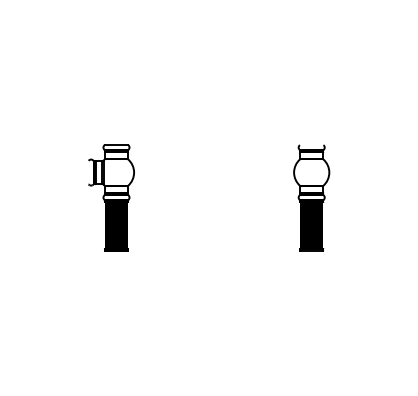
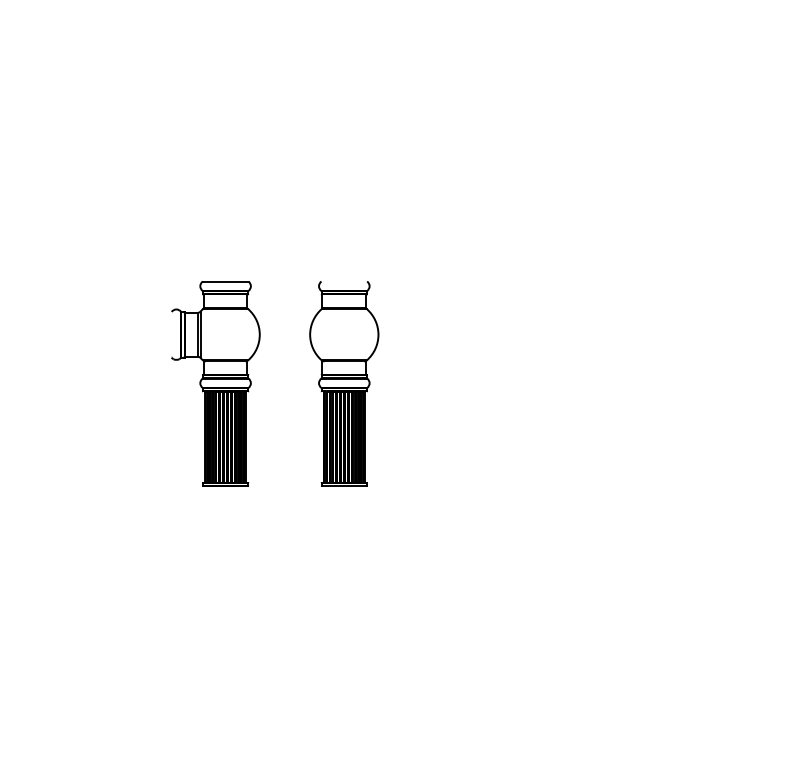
part: (311, 197) -> (343, 383), moved

